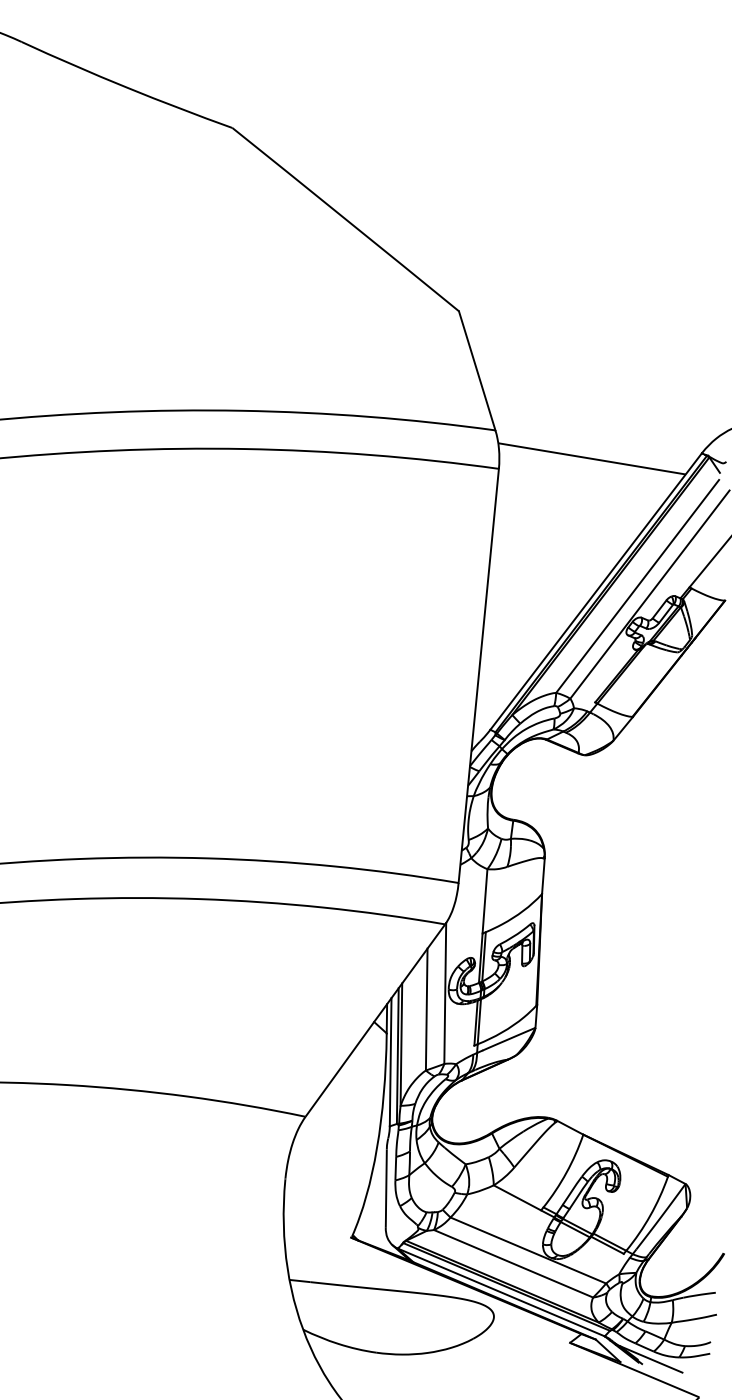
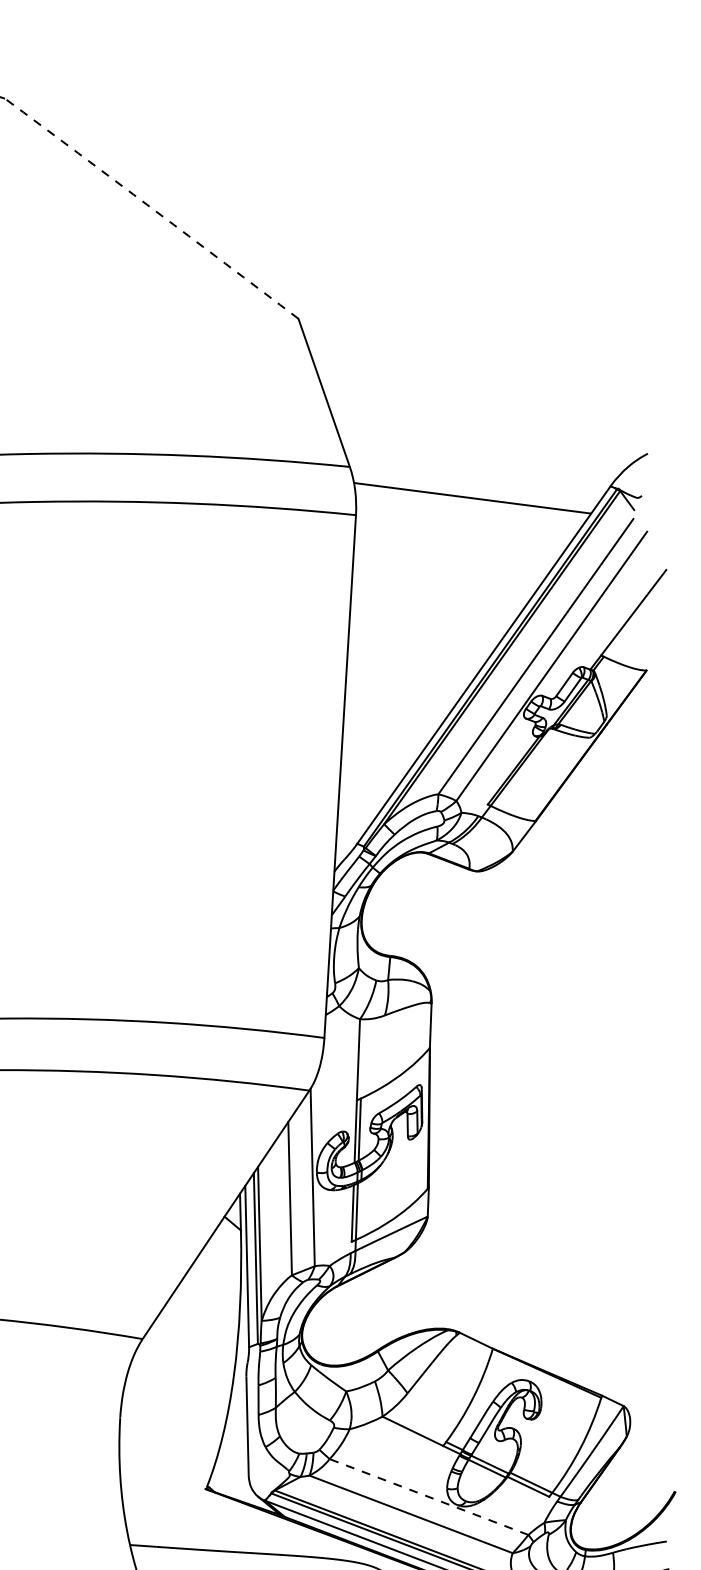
arc: (345, 219) -> (151, 208), solid -> dashed
line: (528, 1250) -> (429, 1496), solid -> dashed

